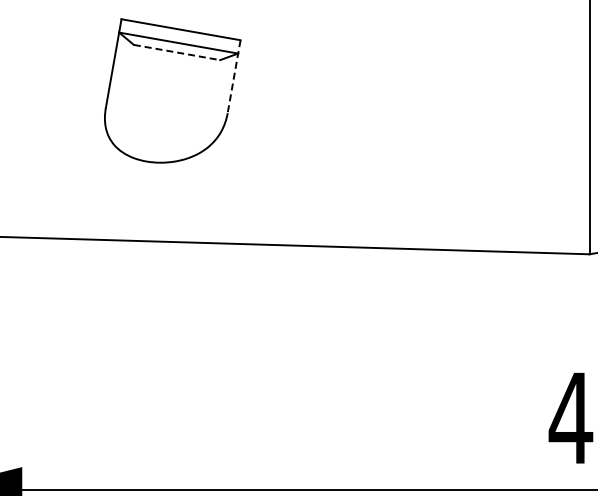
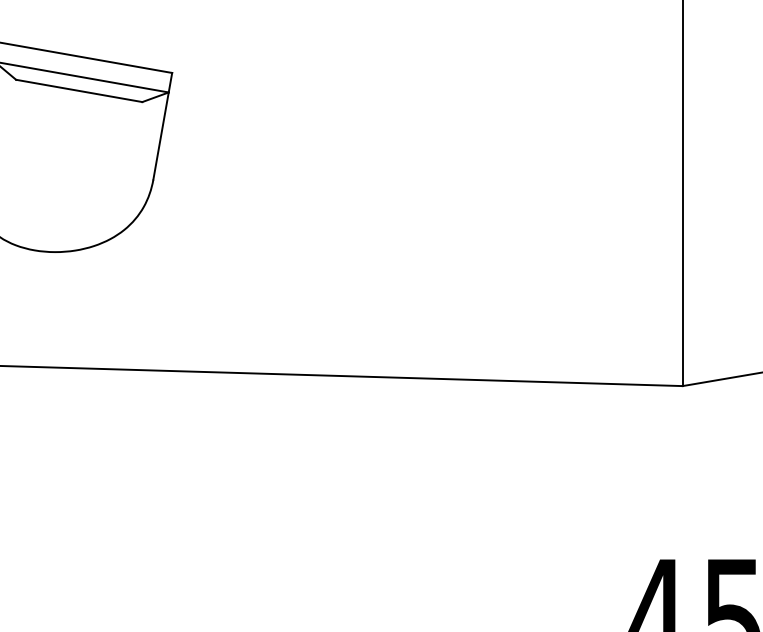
line: (177, 52) -> (79, 90), dashed -> solid
line: (234, 77) -> (163, 127), dashed -> solid

